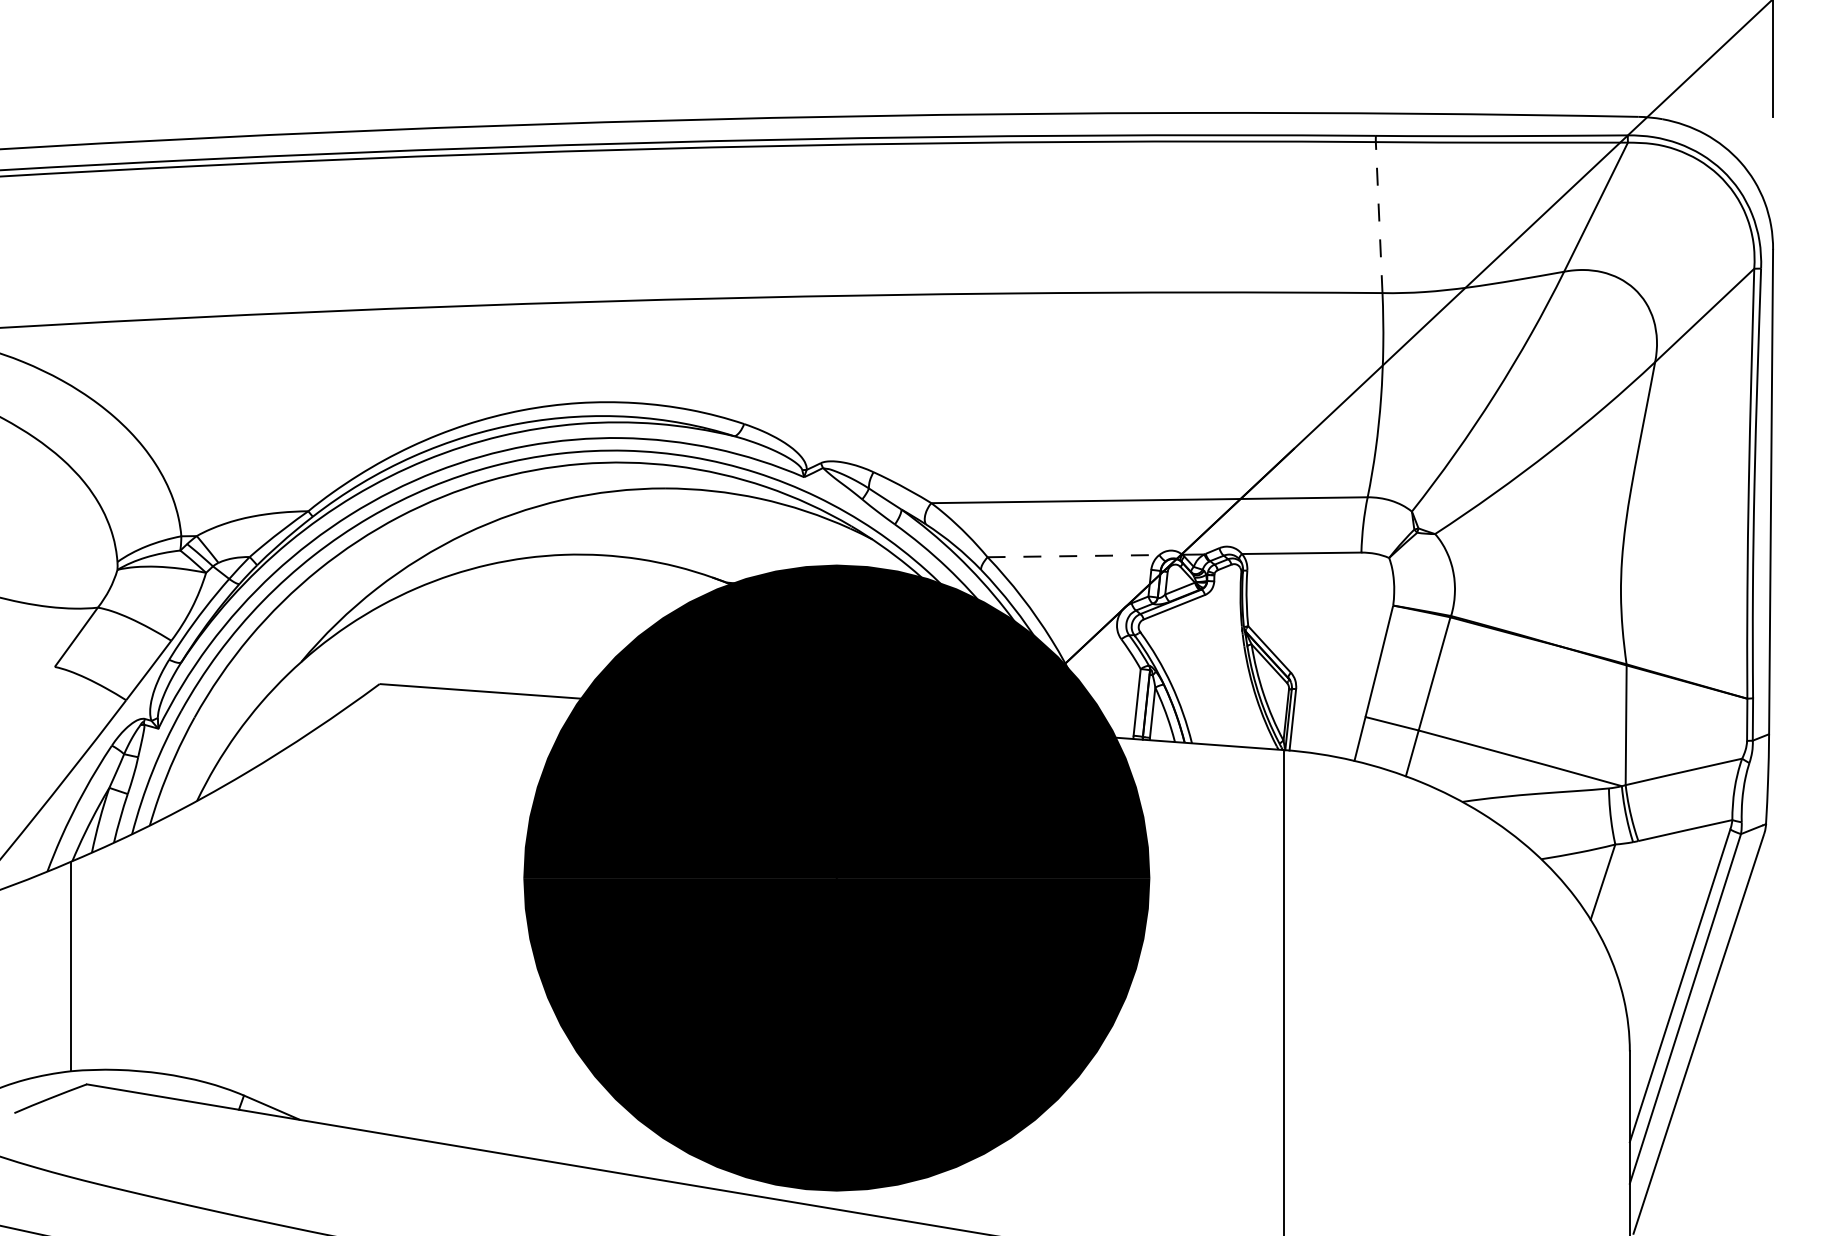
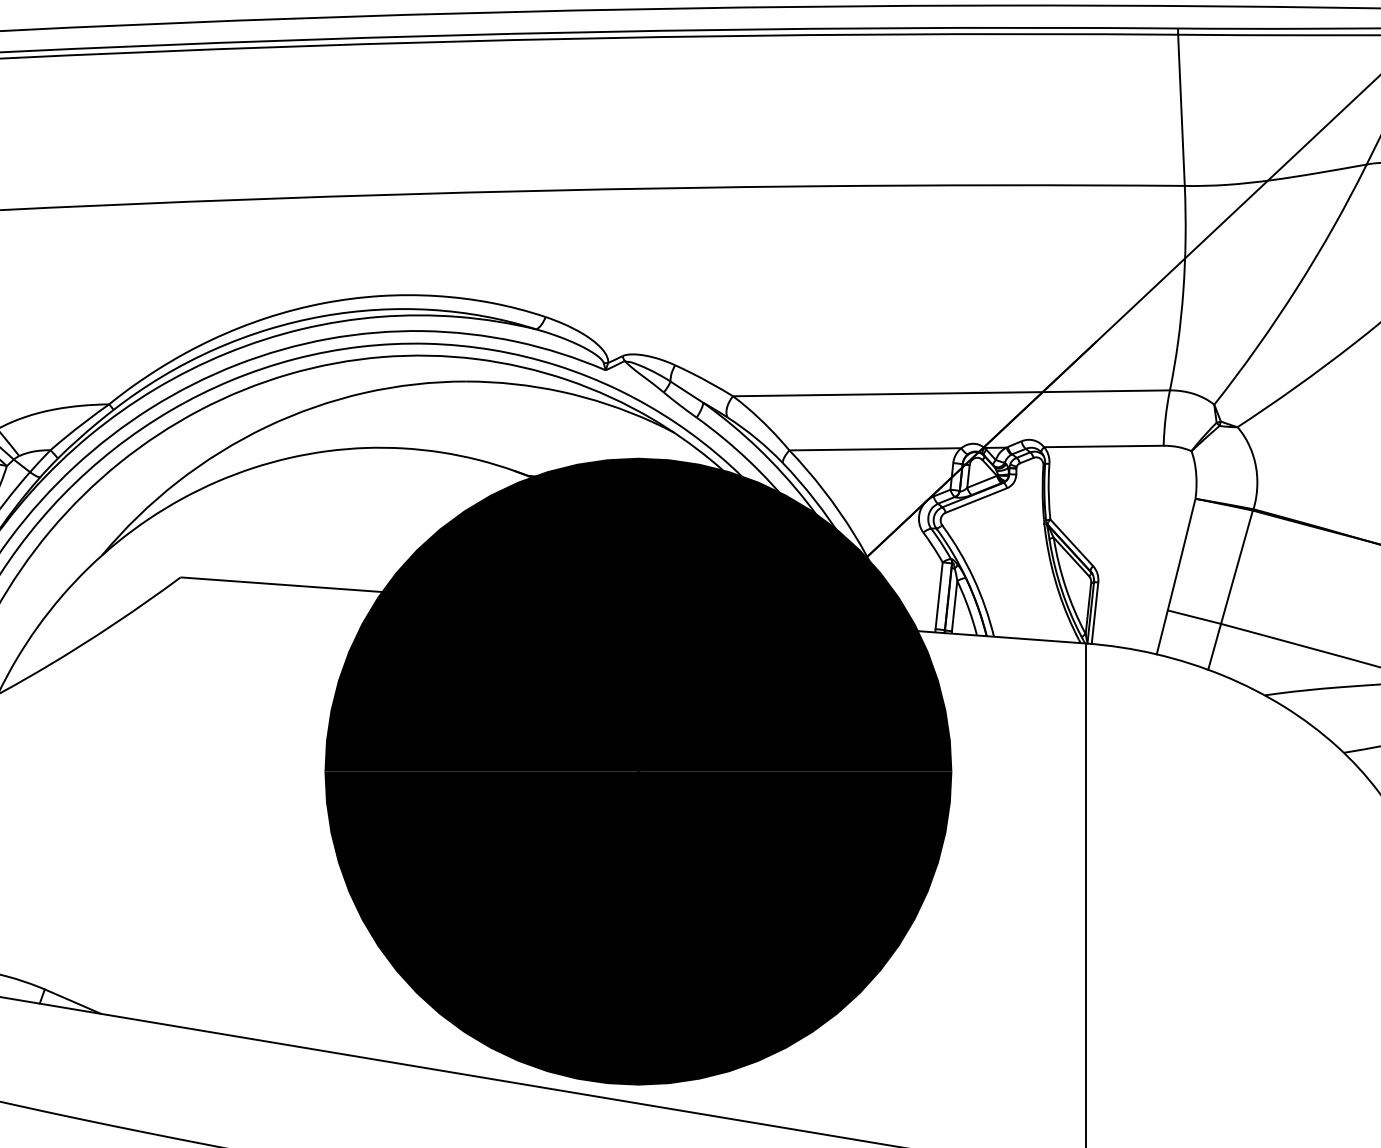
line: (1379, 217) -> (1181, 110), dashed -> solid
line: (1073, 556) -> (875, 449), dashed -> solid

